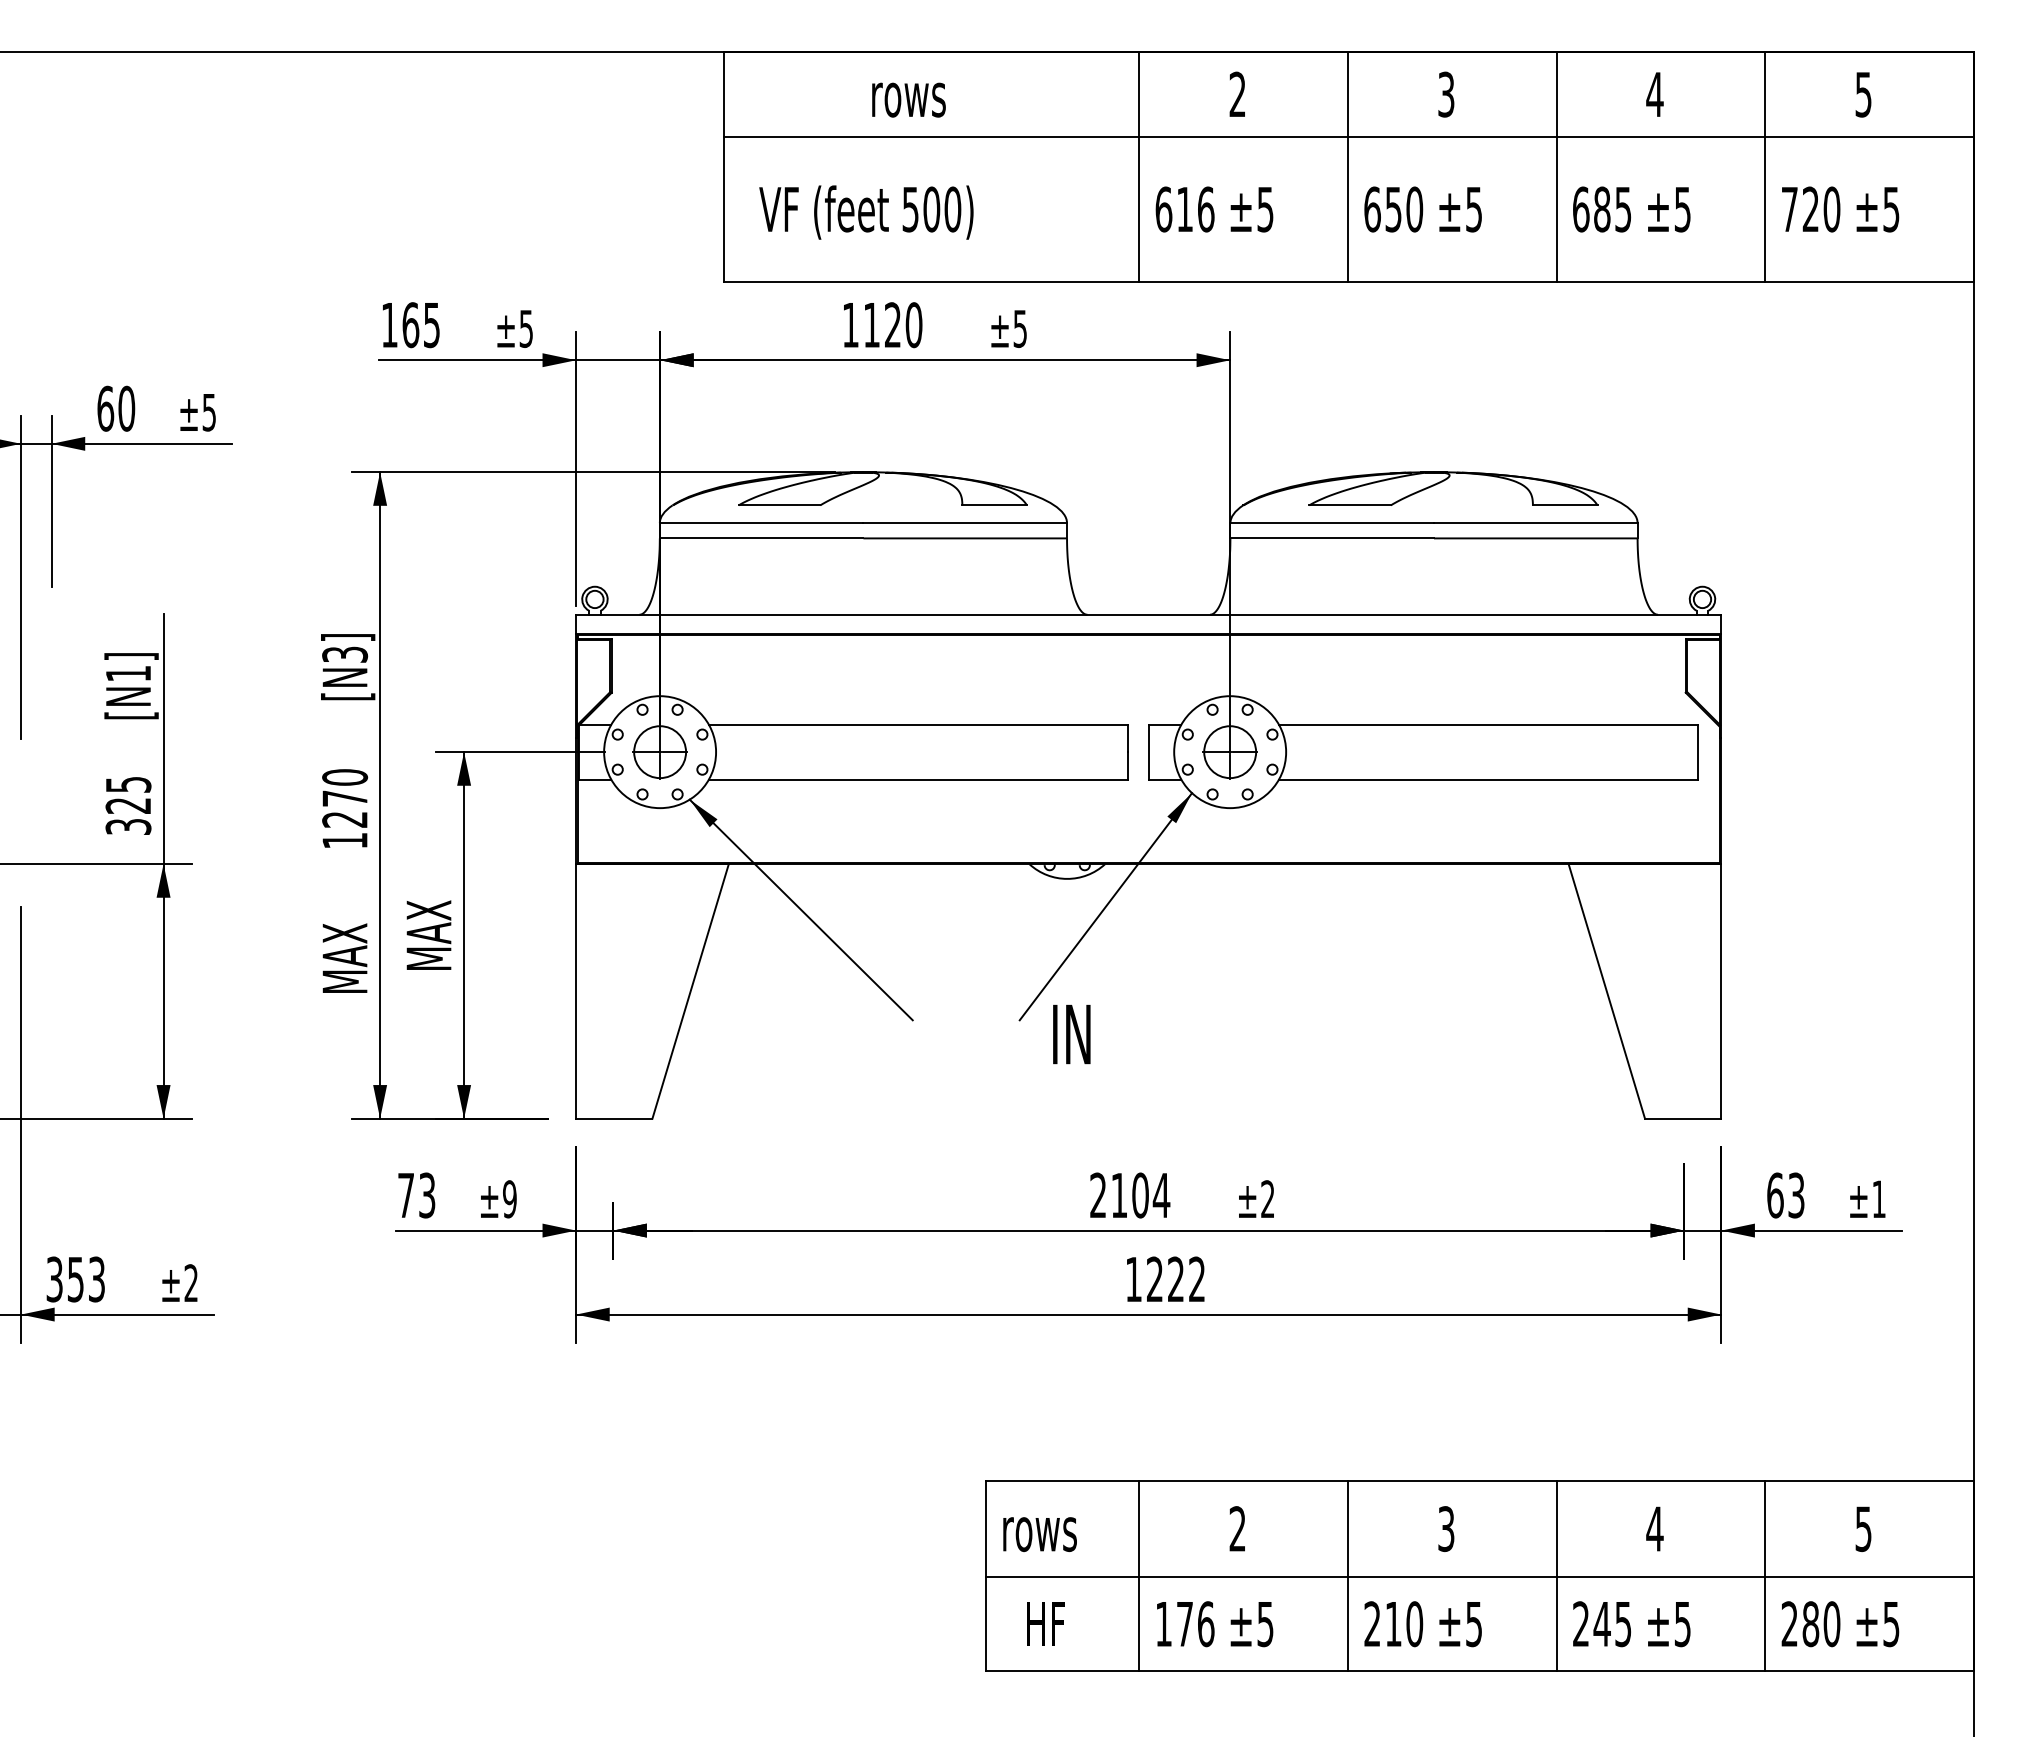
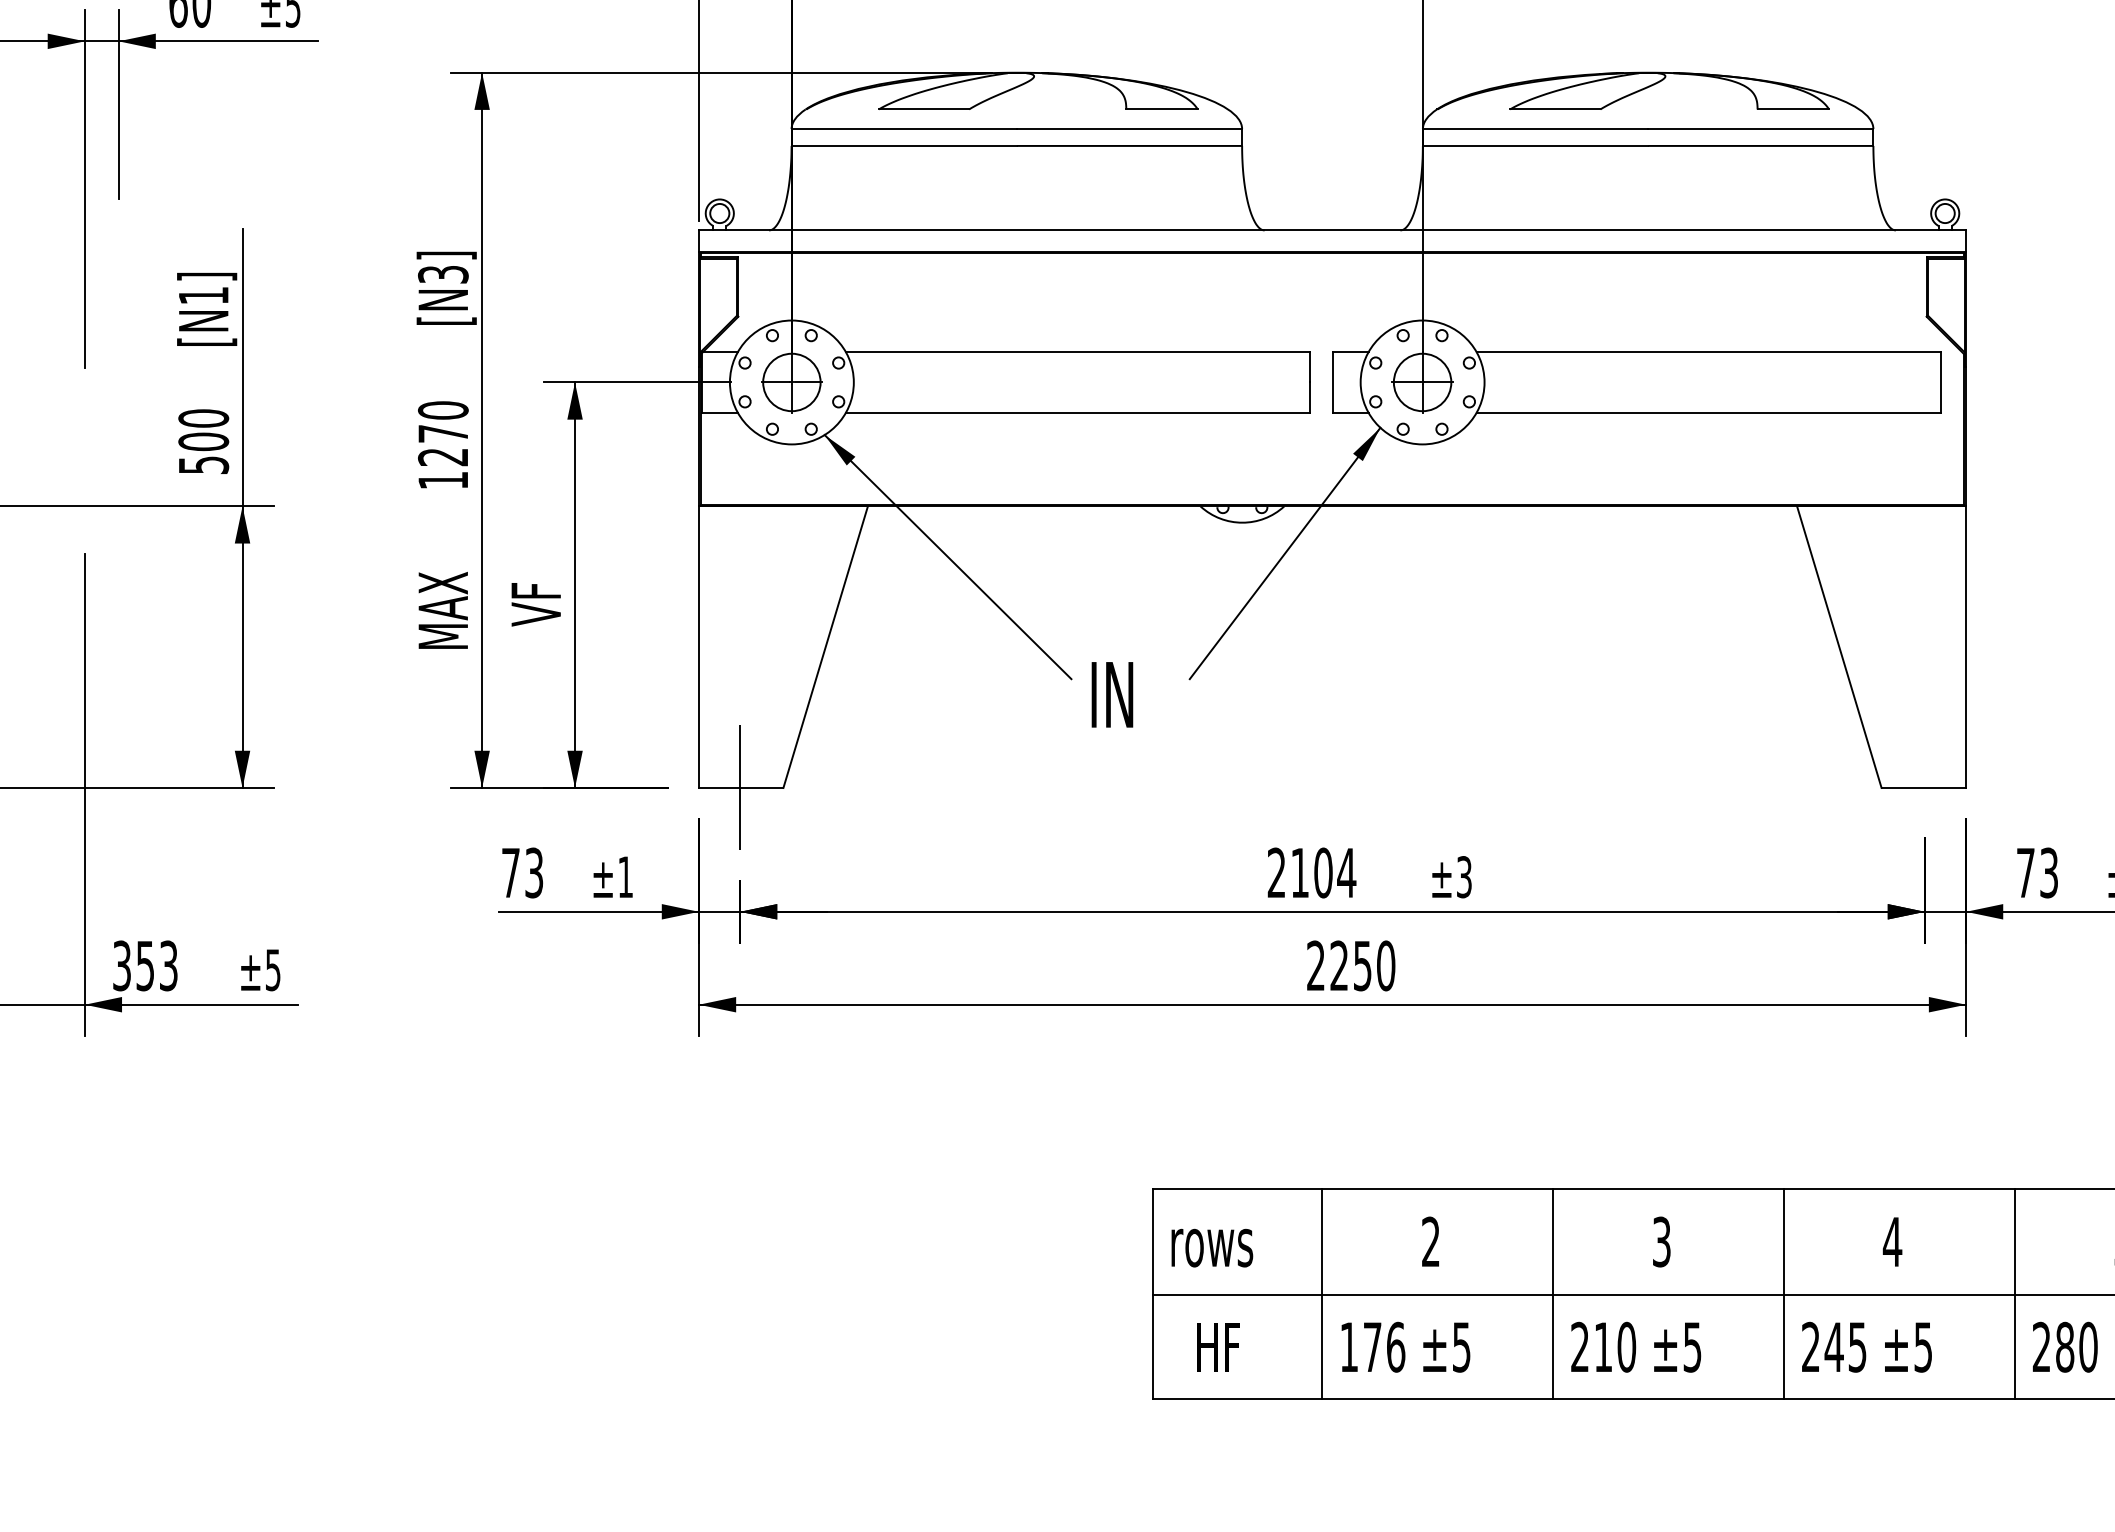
text: (128, 805) -> (203, 441), 325 -> 500
text: (428, 936) -> (535, 586), MAX -> VF
text: (1071, 1034) -> (1112, 694), moved
line: (613, 1117) -> (740, 786), added
text: (1775, 1195) -> (2025, 872), 63 -> 73
text: (509, 1199) -> (625, 877), ±9 -> ±1
text: (1267, 1199) -> (1463, 877), ±2 -> ±3
text: (1165, 1279) -> (1351, 965), 1222 -> 2250
text: (190, 1283) -> (272, 970), ±2 -> ±5

